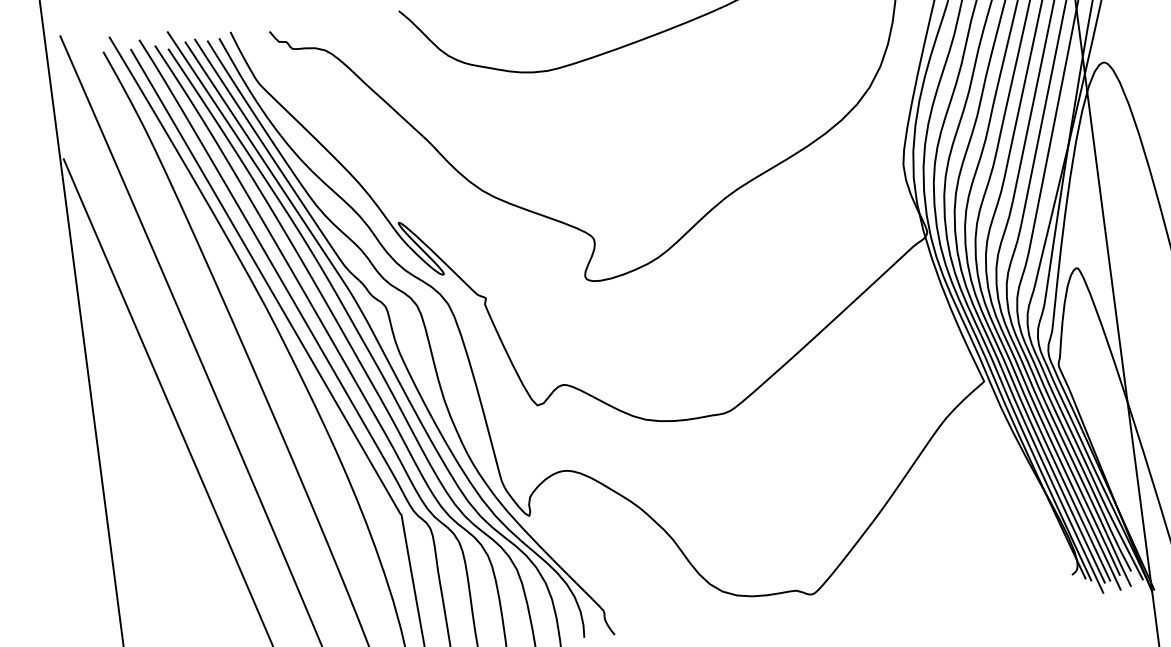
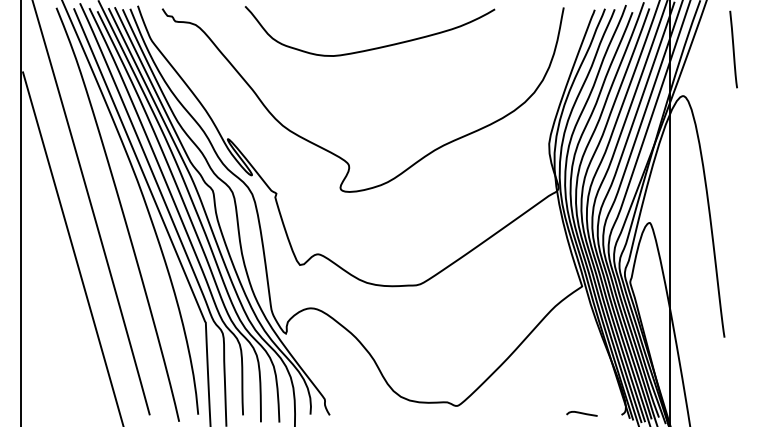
curve: (1008, 580) -> (581, 413), added

